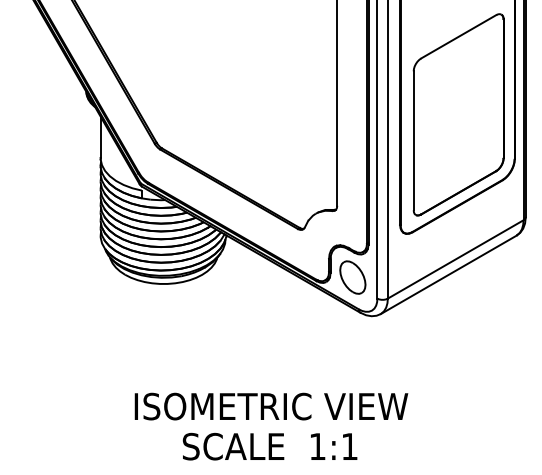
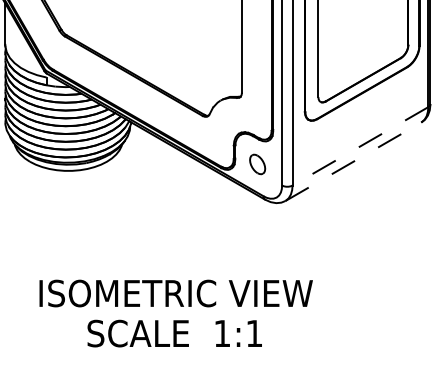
line: (455, 259) -> (360, 146), solid -> dashed
line: (449, 274) -> (354, 161), solid -> dashed
part: (352, 277) -> (257, 164), size x0.6

